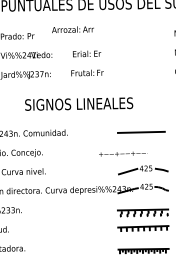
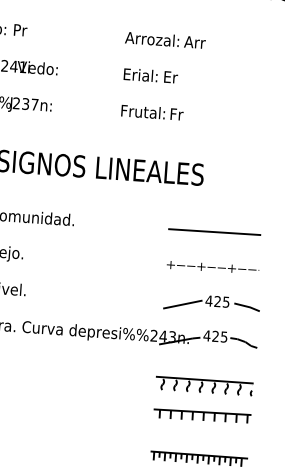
text: (72, 29) -> (164, 39), moved
text: (87, 53) -> (151, 75), moved
text: (87, 72) -> (152, 111), moved
part: (123, 153) -> (213, 266), moved

